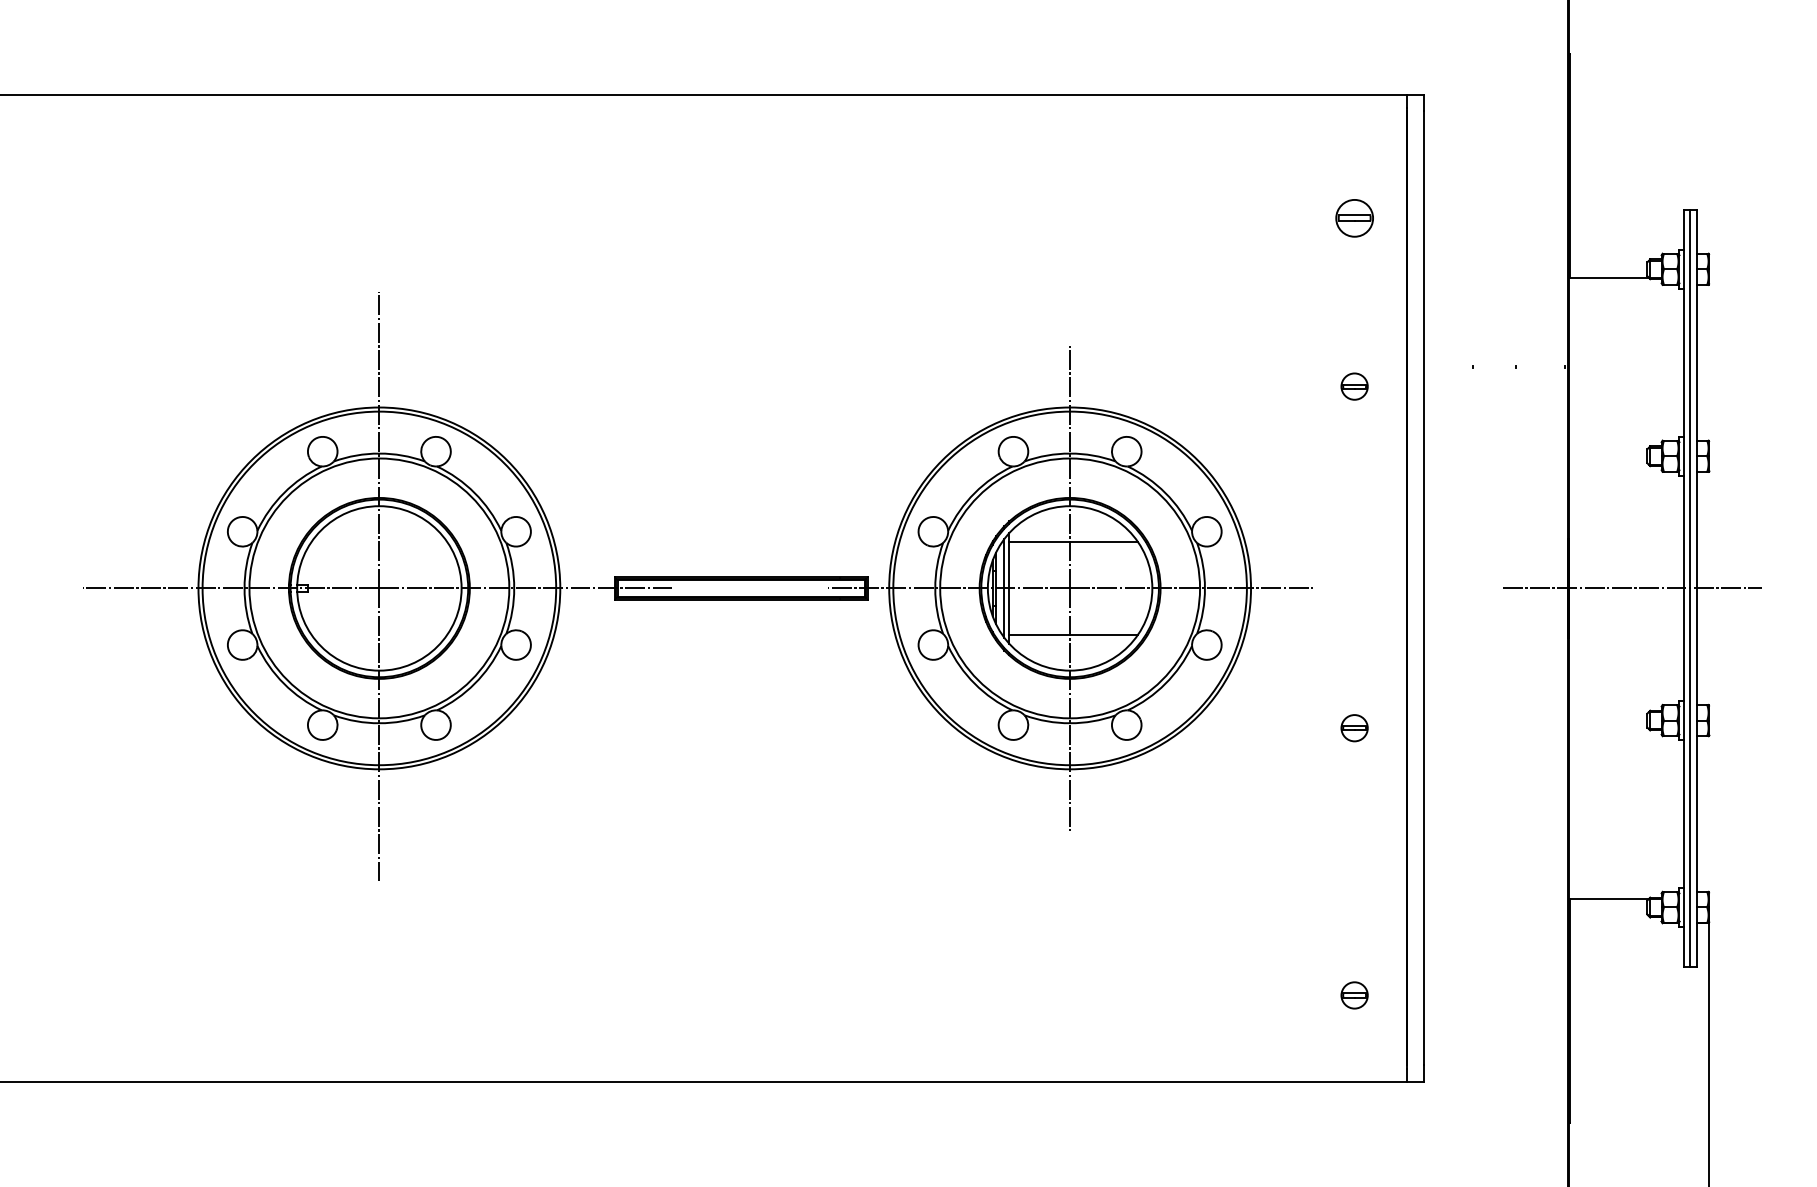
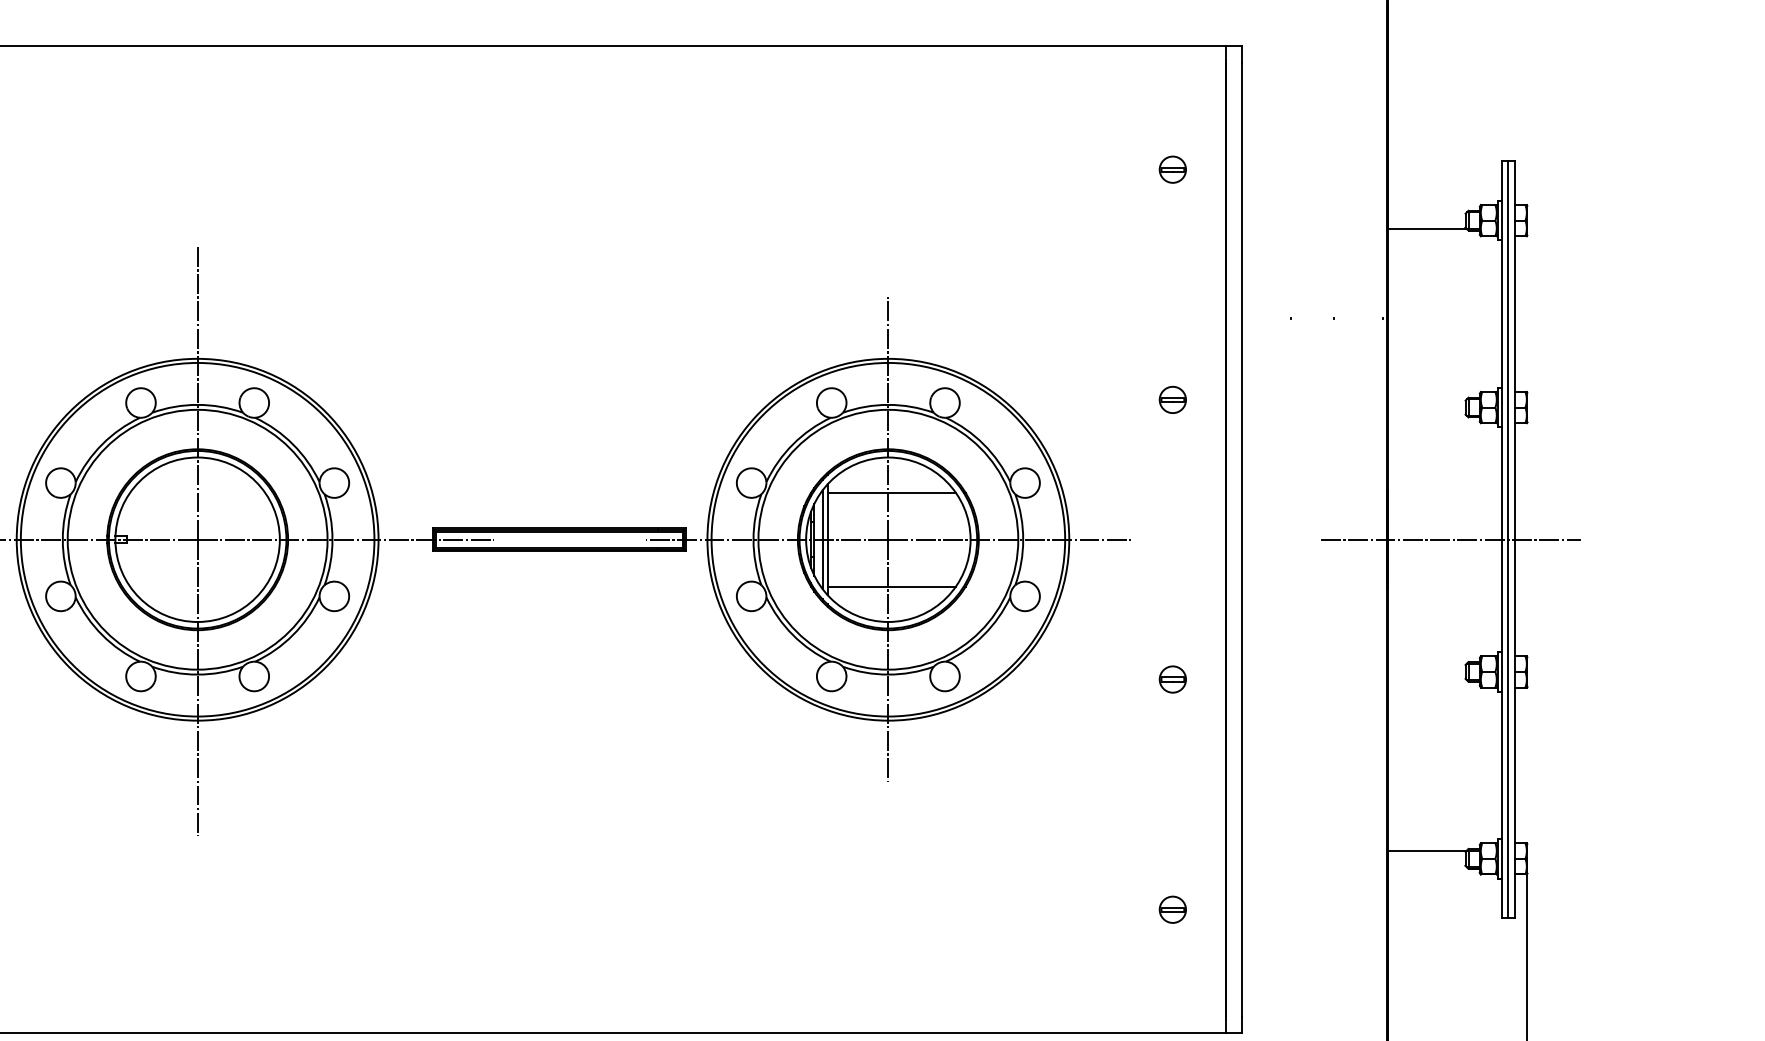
part: (1354, 218) -> (1172, 169), size x0.71
part: (1354, 386) -> (1172, 399), moved
part: (1354, 995) -> (1172, 909), moved

